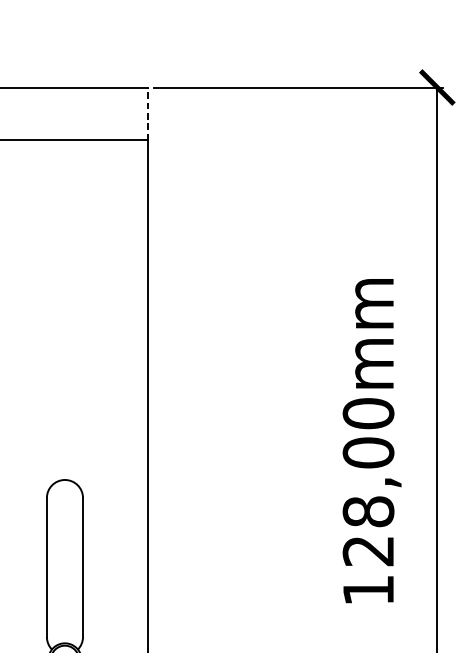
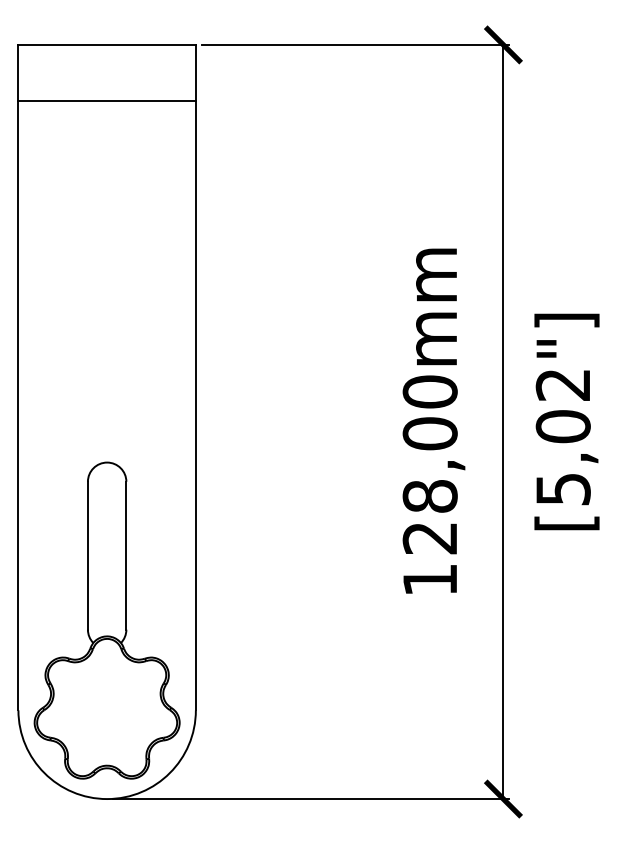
line: (147, 113) -> (195, 72), dashed -> solid

